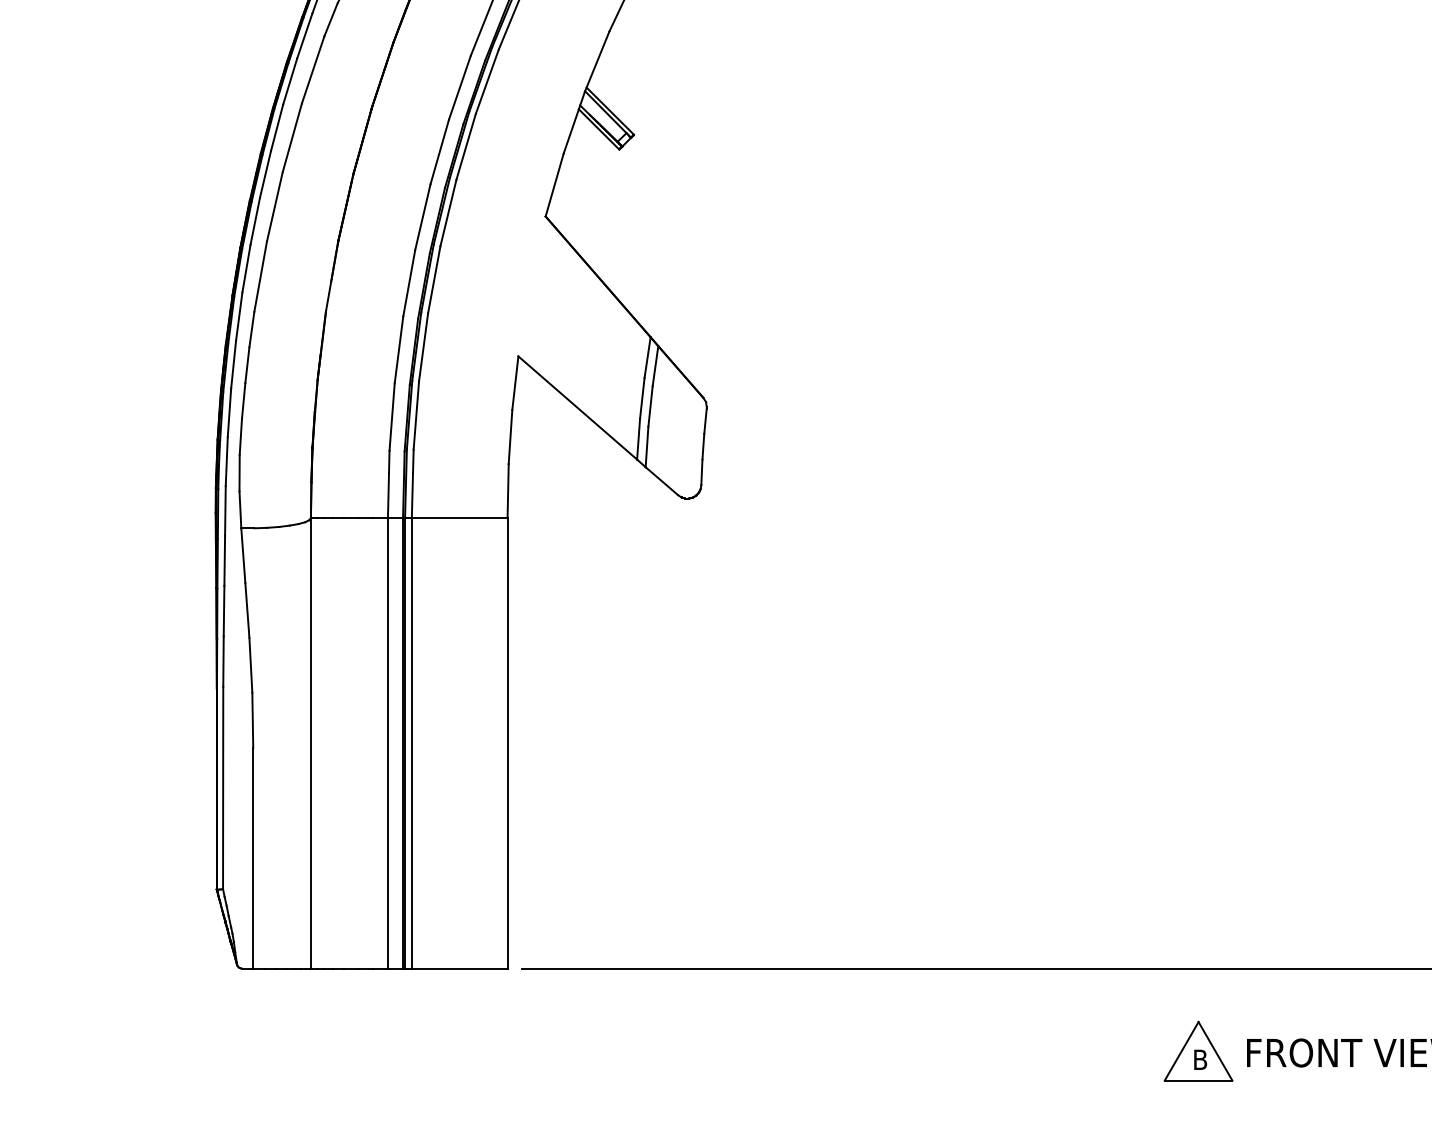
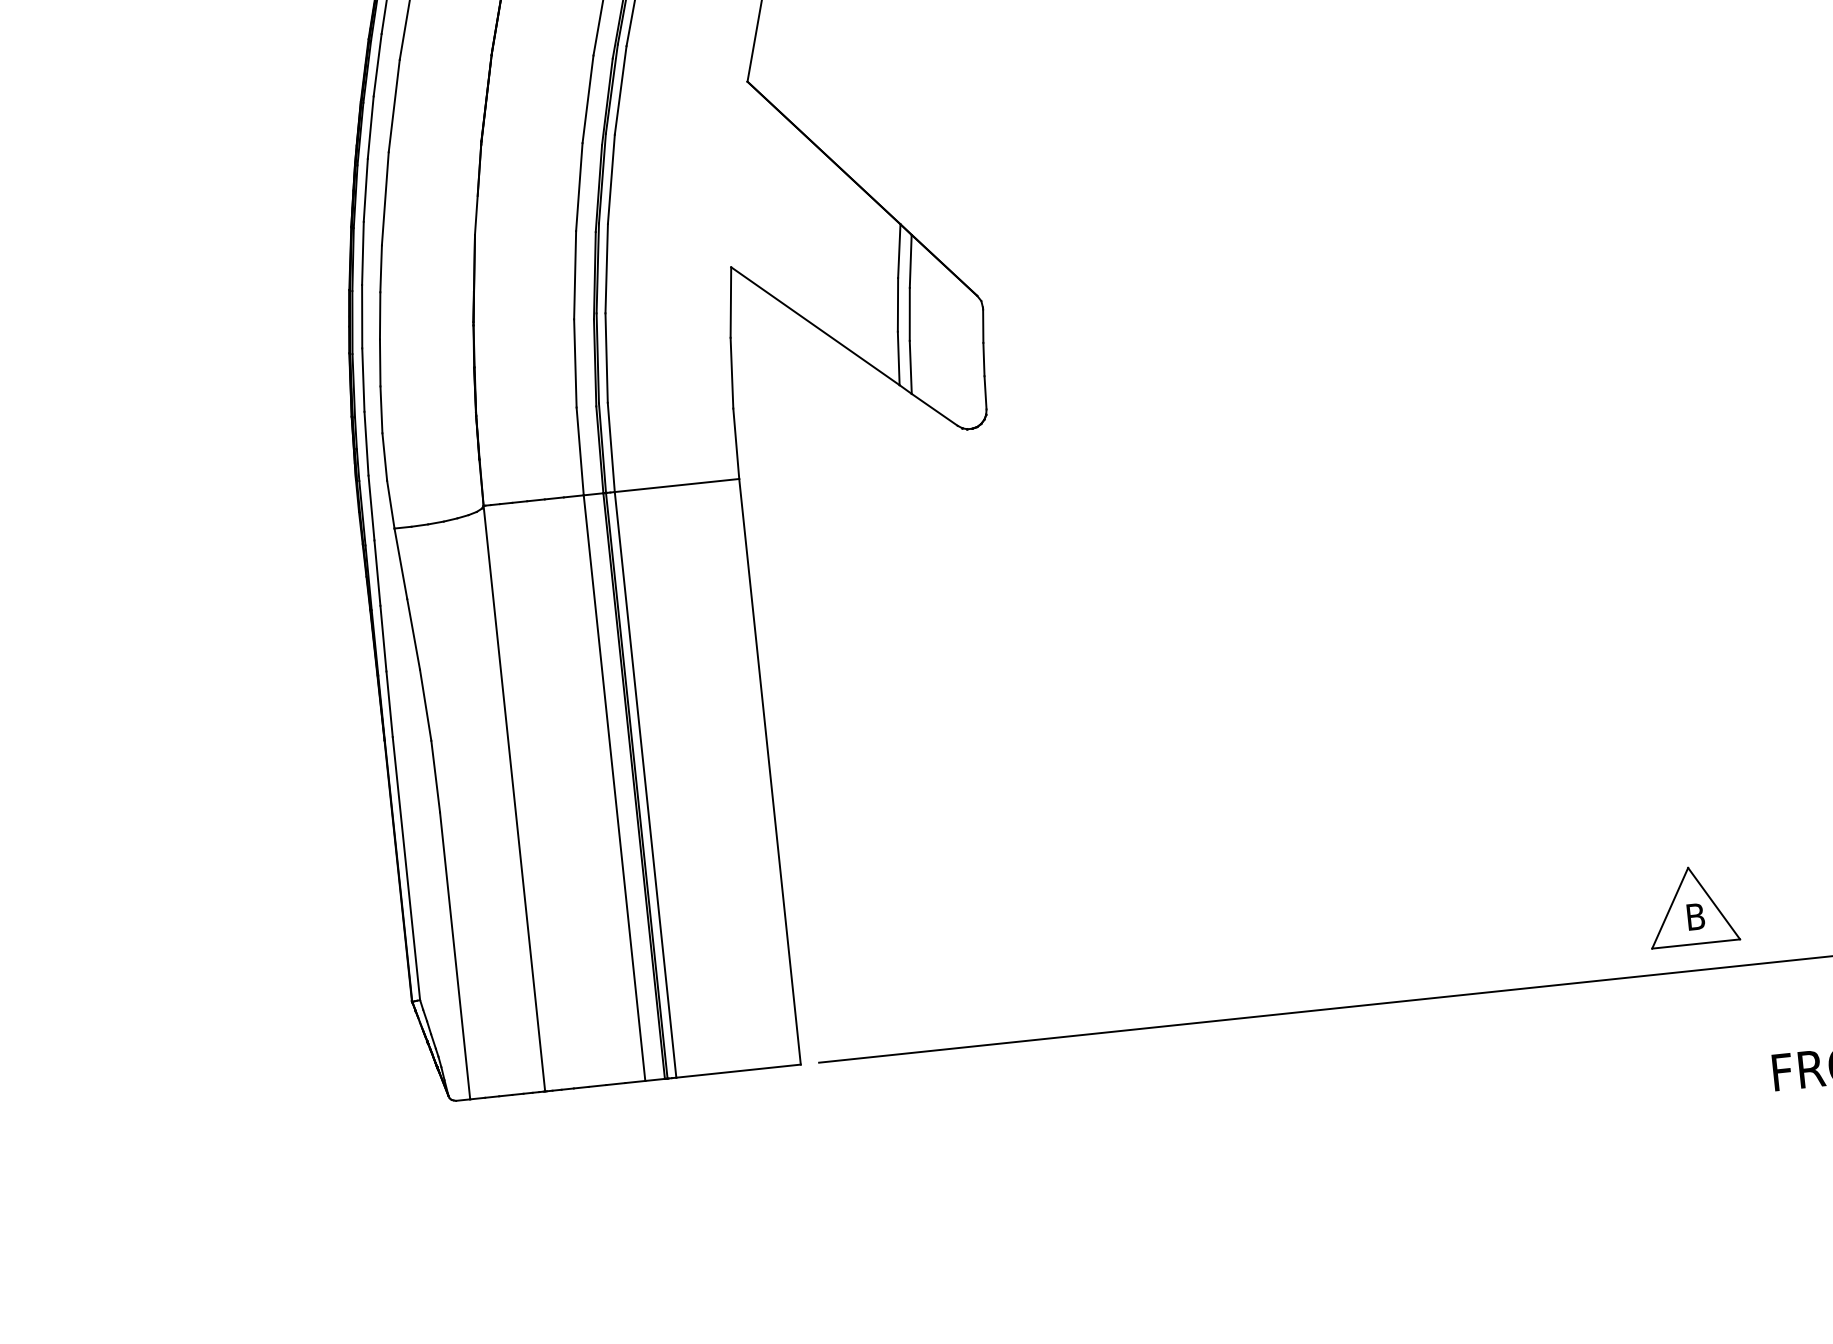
part: (1198, 1050) -> (1691, 904), moved

